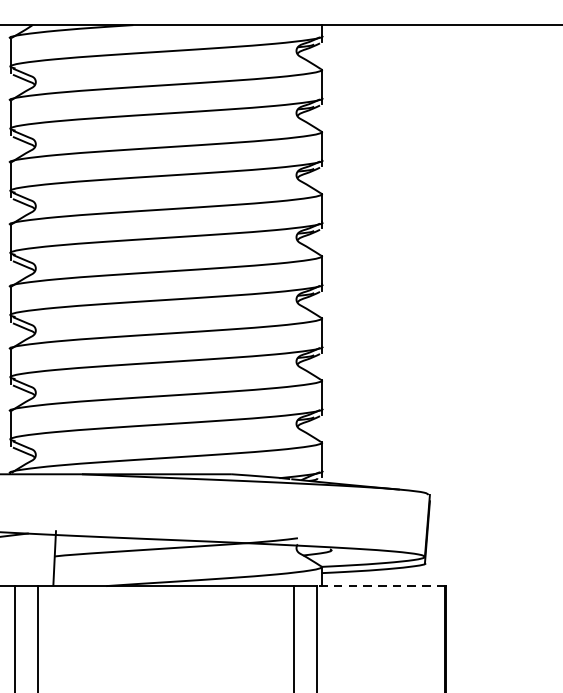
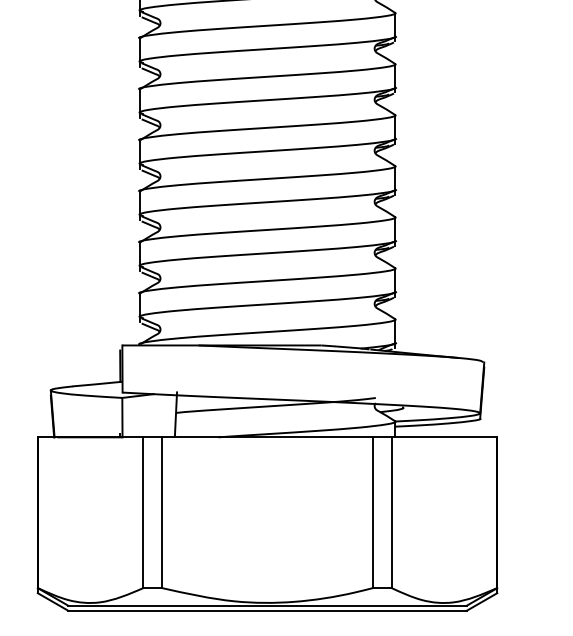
line: (381, 586) -> (444, 437), dashed -> solid

